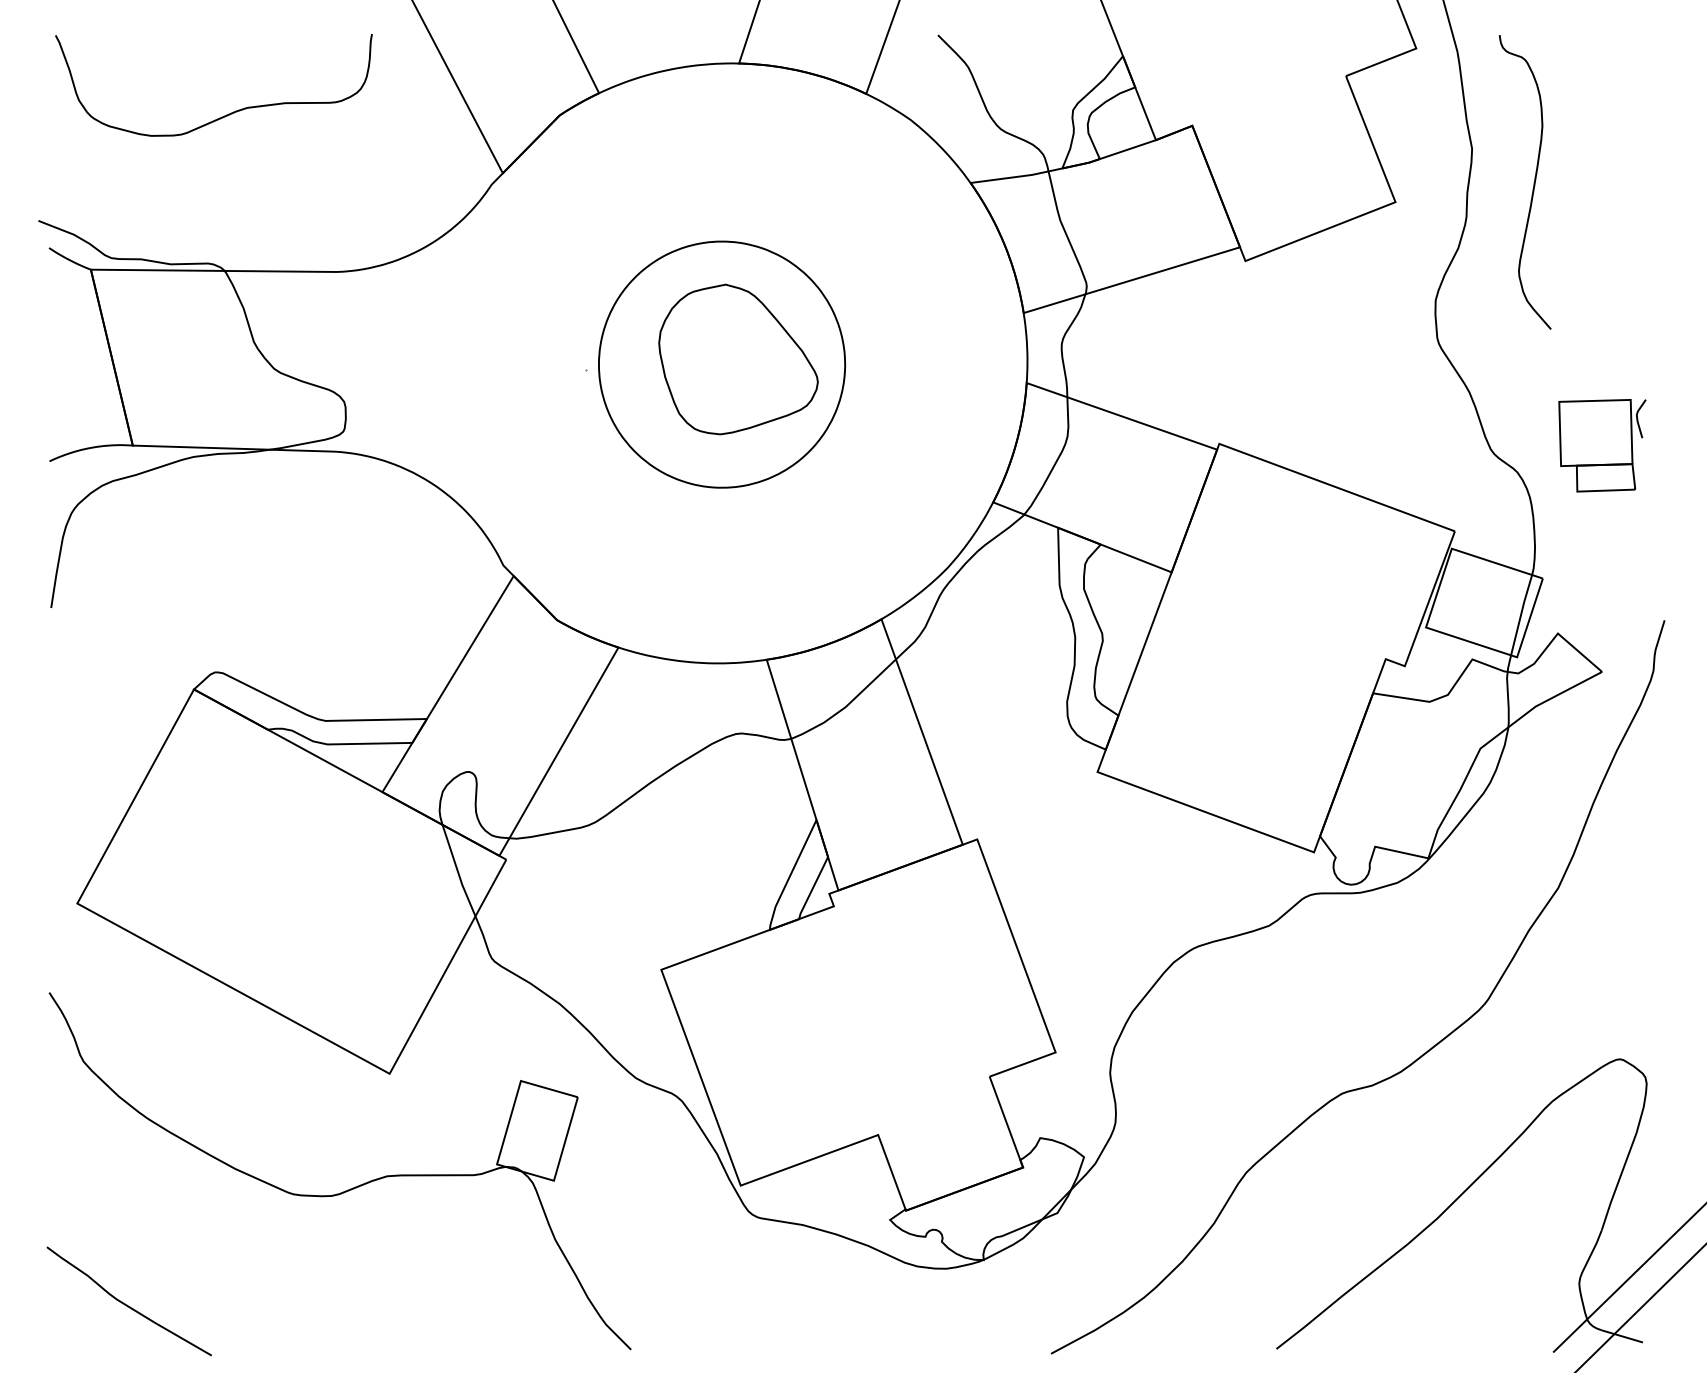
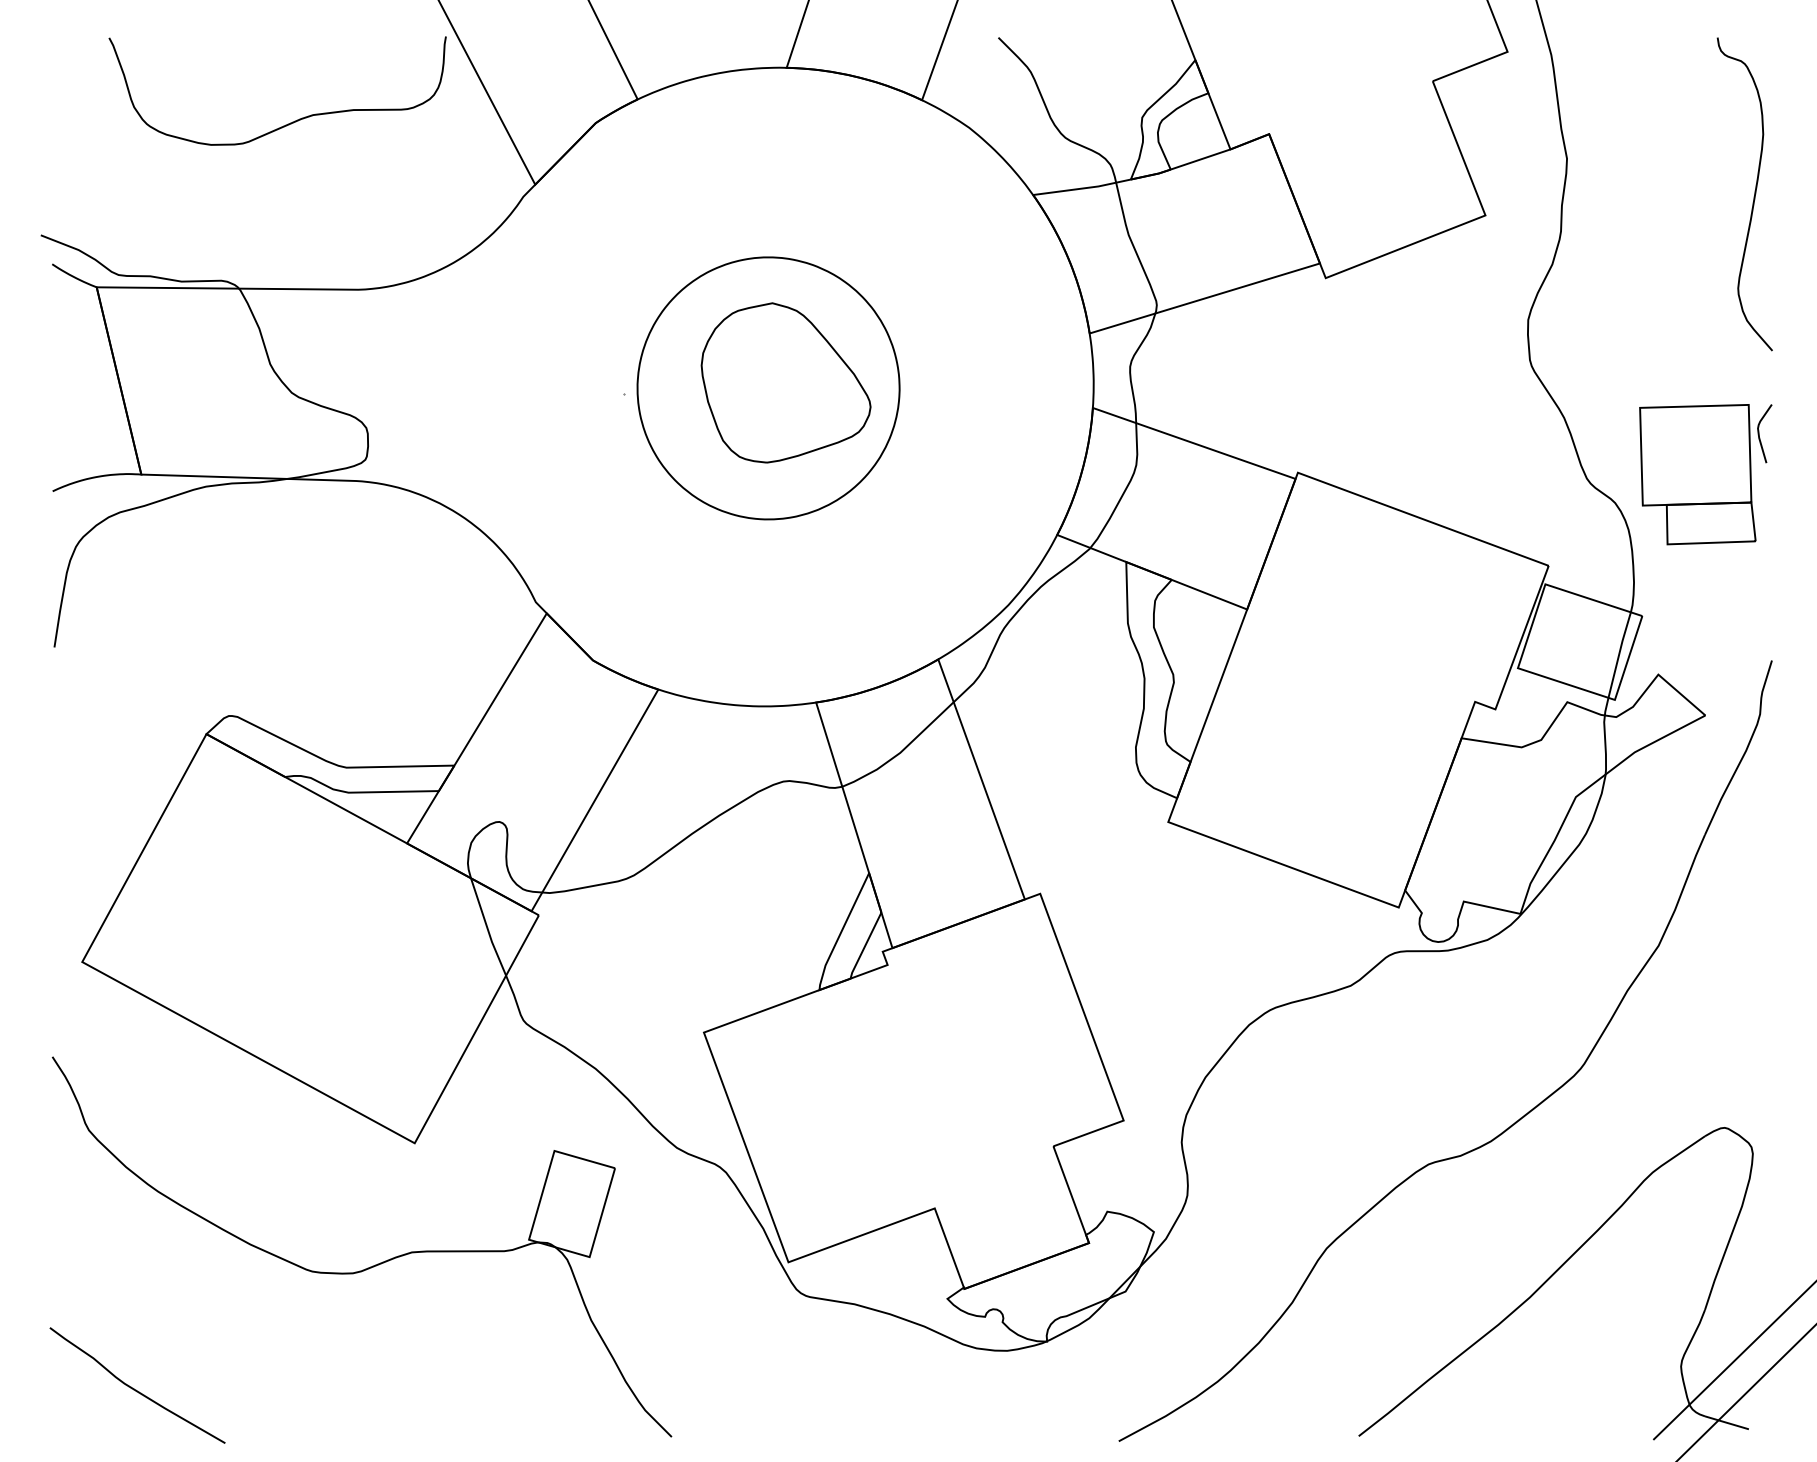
curve: (228, 113) -> (293, 121), moved
curve: (1533, 182) -> (1753, 194), moved
part: (1602, 445) -> (1705, 474), size x1.43

